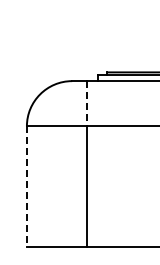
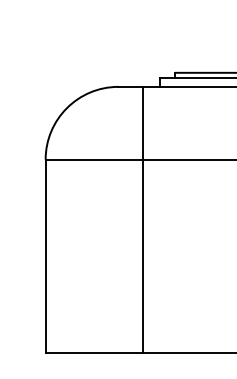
line: (87, 103) -> (143, 122), dashed -> solid
line: (26, 187) -> (44, 257), dashed -> solid

